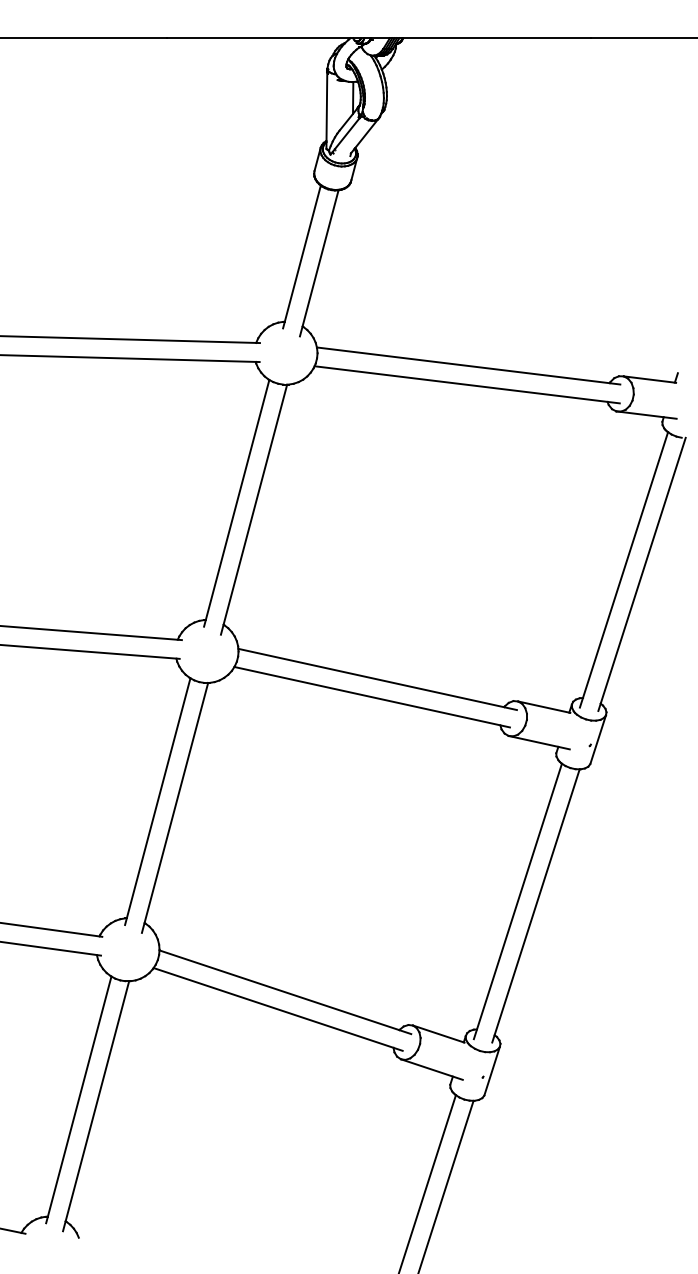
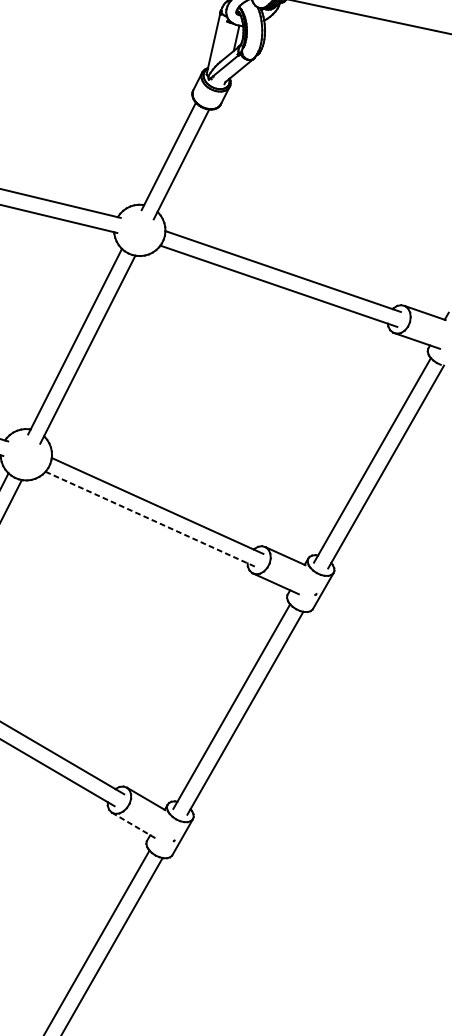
line: (372, 697) -> (150, 519), solid -> dashed
line: (431, 1069) -> (134, 825), solid -> dashed

